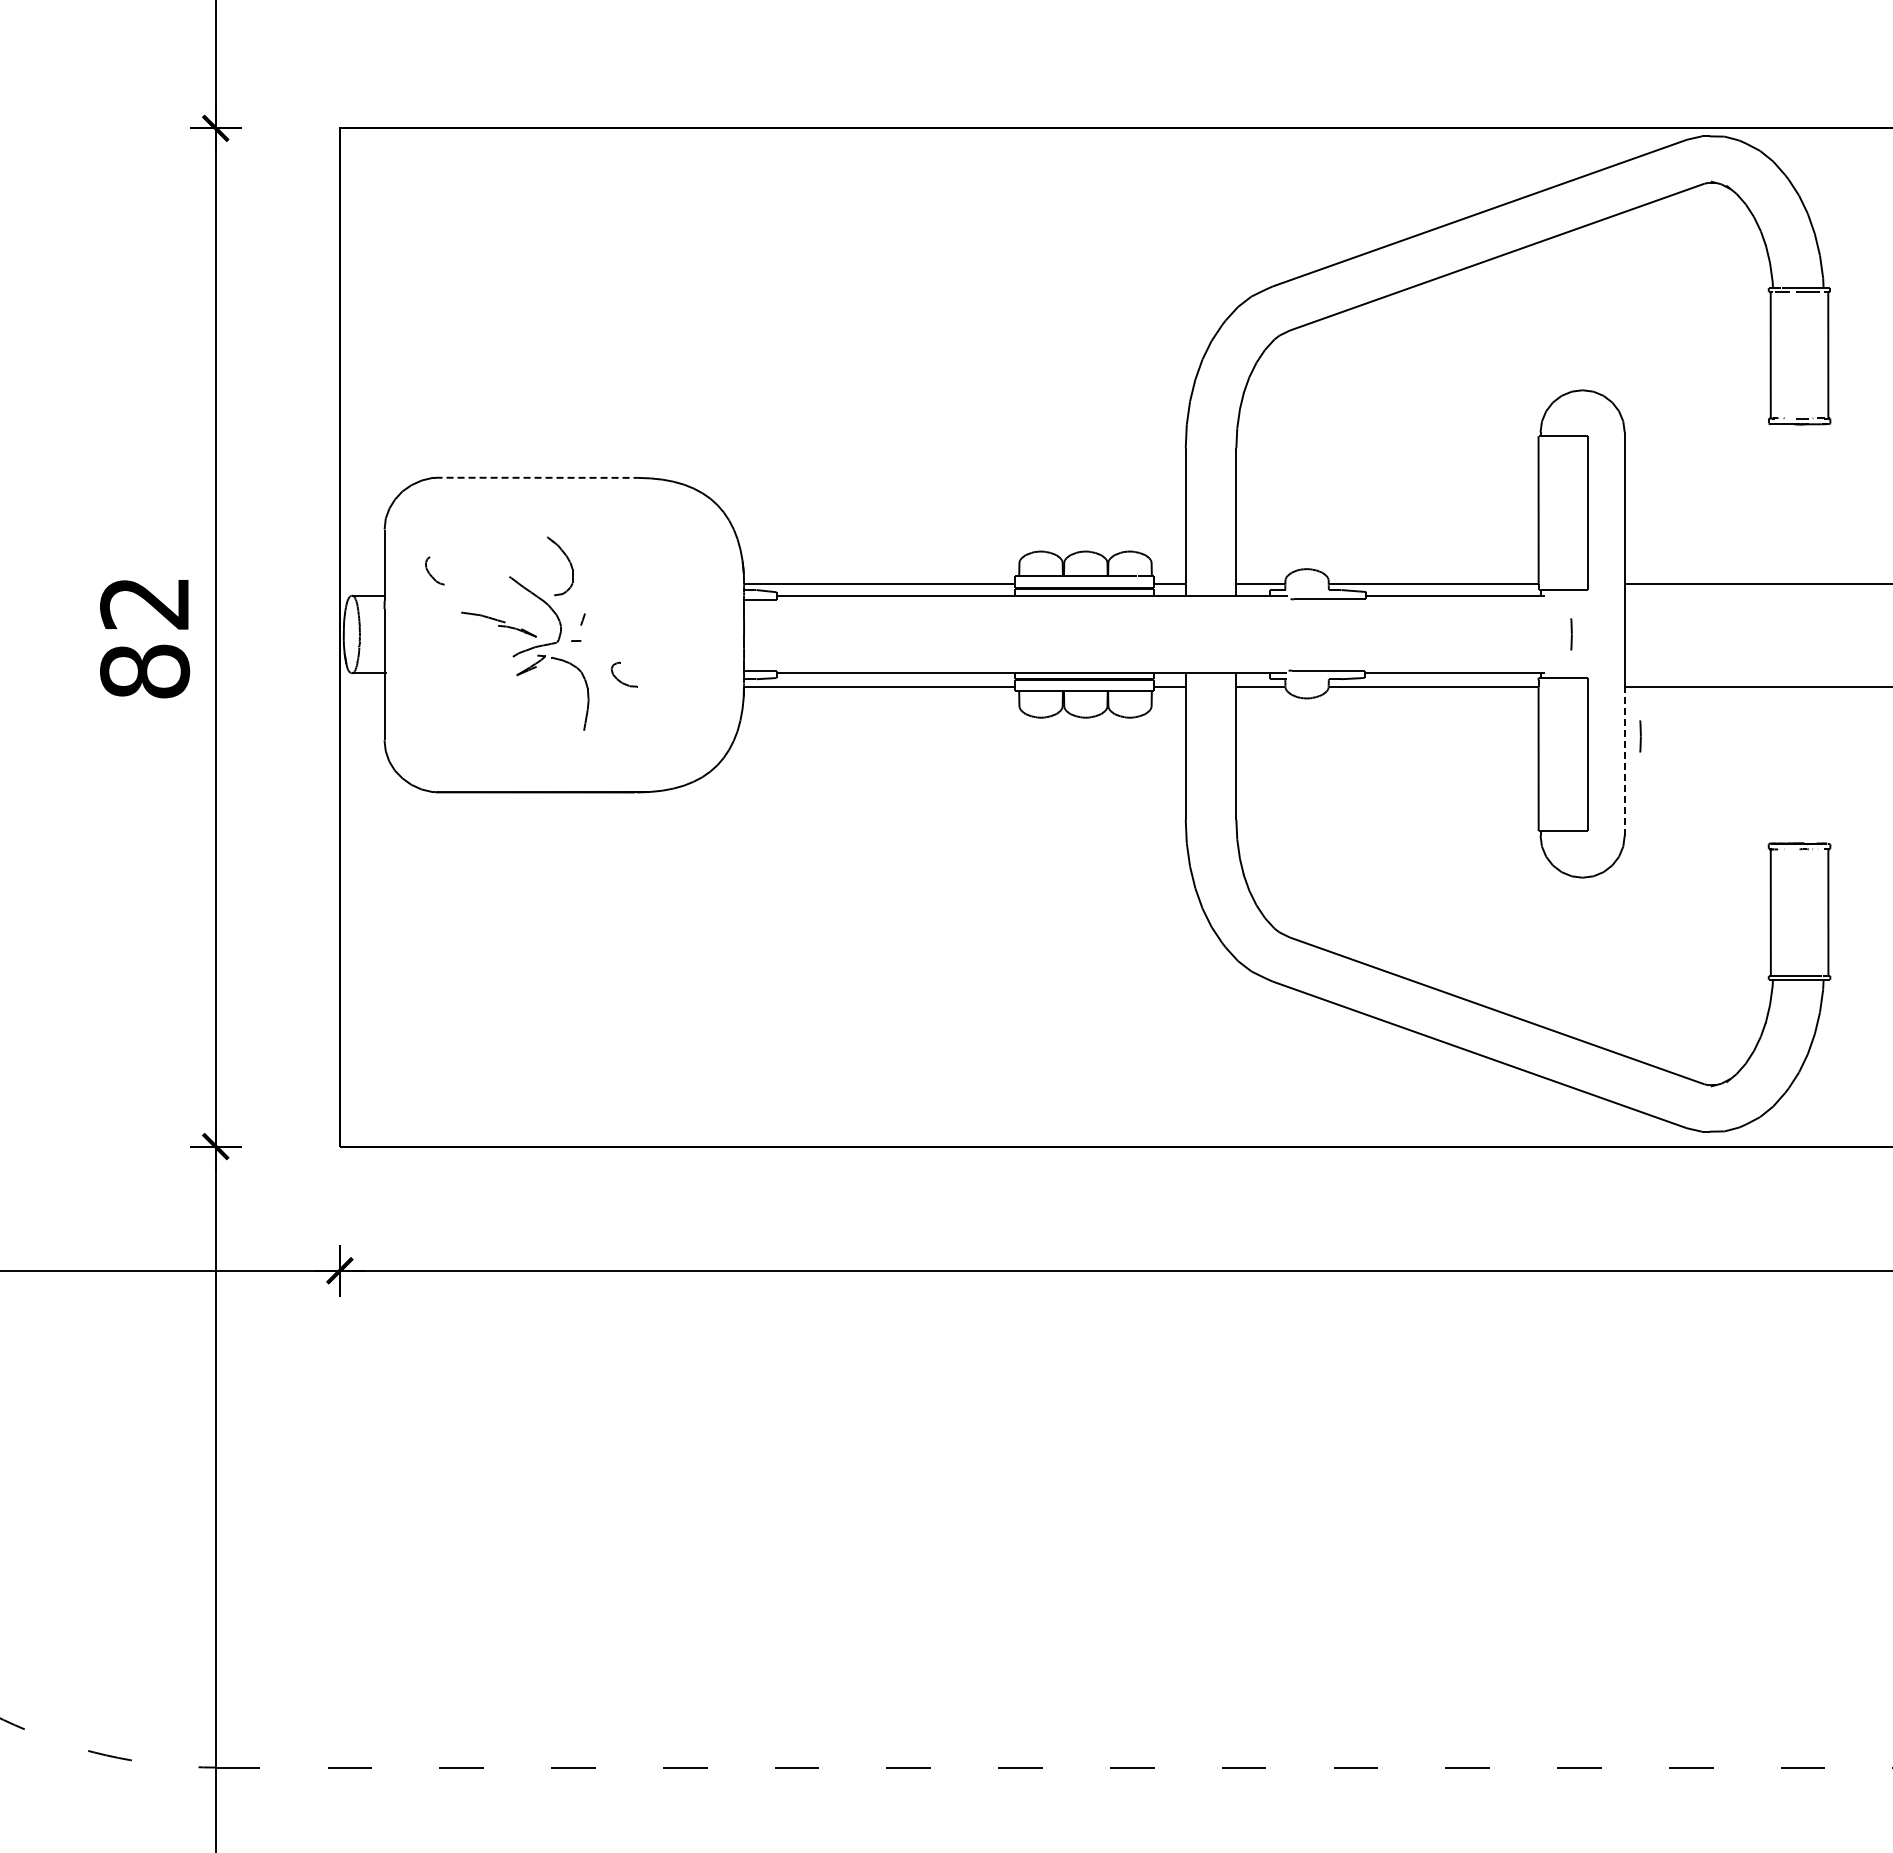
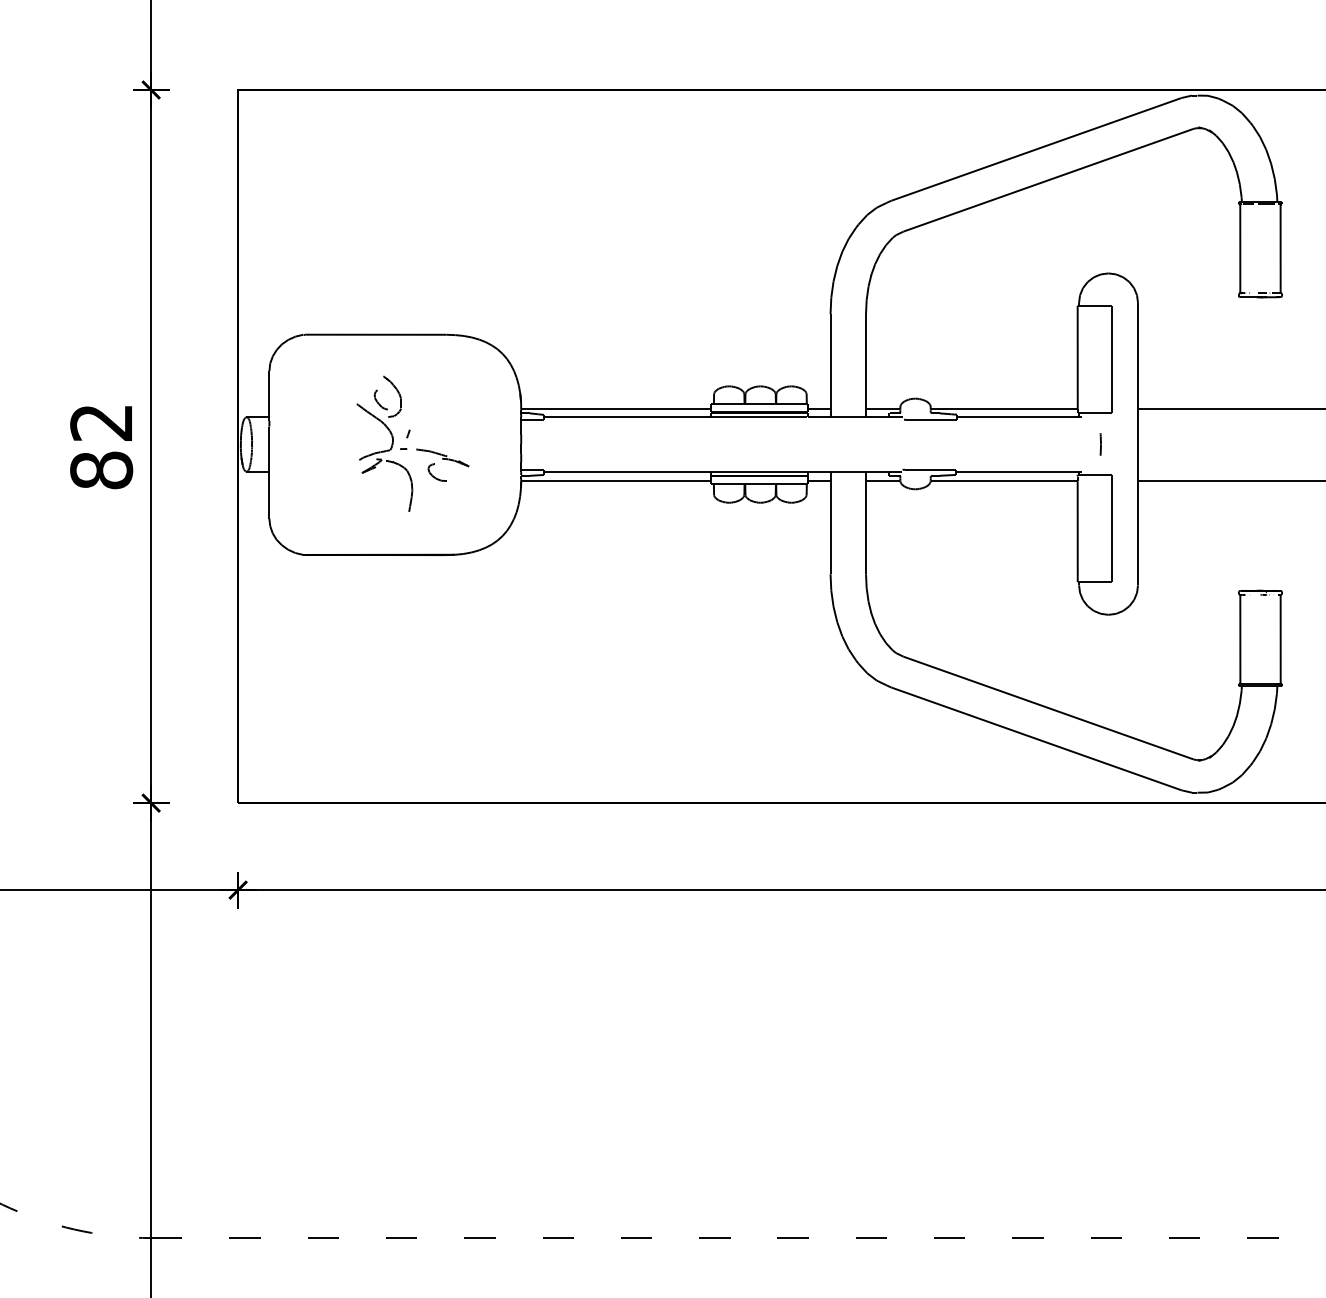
line: (536, 477) -> (375, 334), dashed -> solid
part: (434, 570) -> (380, 399), moved
part: (498, 624) -> (442, 457), moved
line: (1640, 736) -> (1149, 515), removed
line: (1624, 760) -> (1137, 532), dashed -> solid

